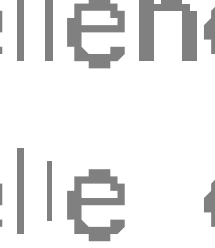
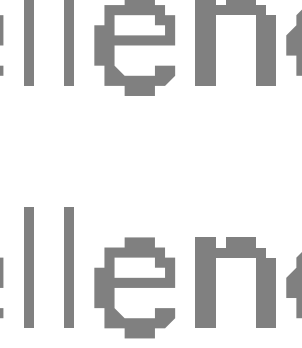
part: (48, 190) -> (68, 267), size x1.43
fill: (167, 201) -> (235, 282), added

